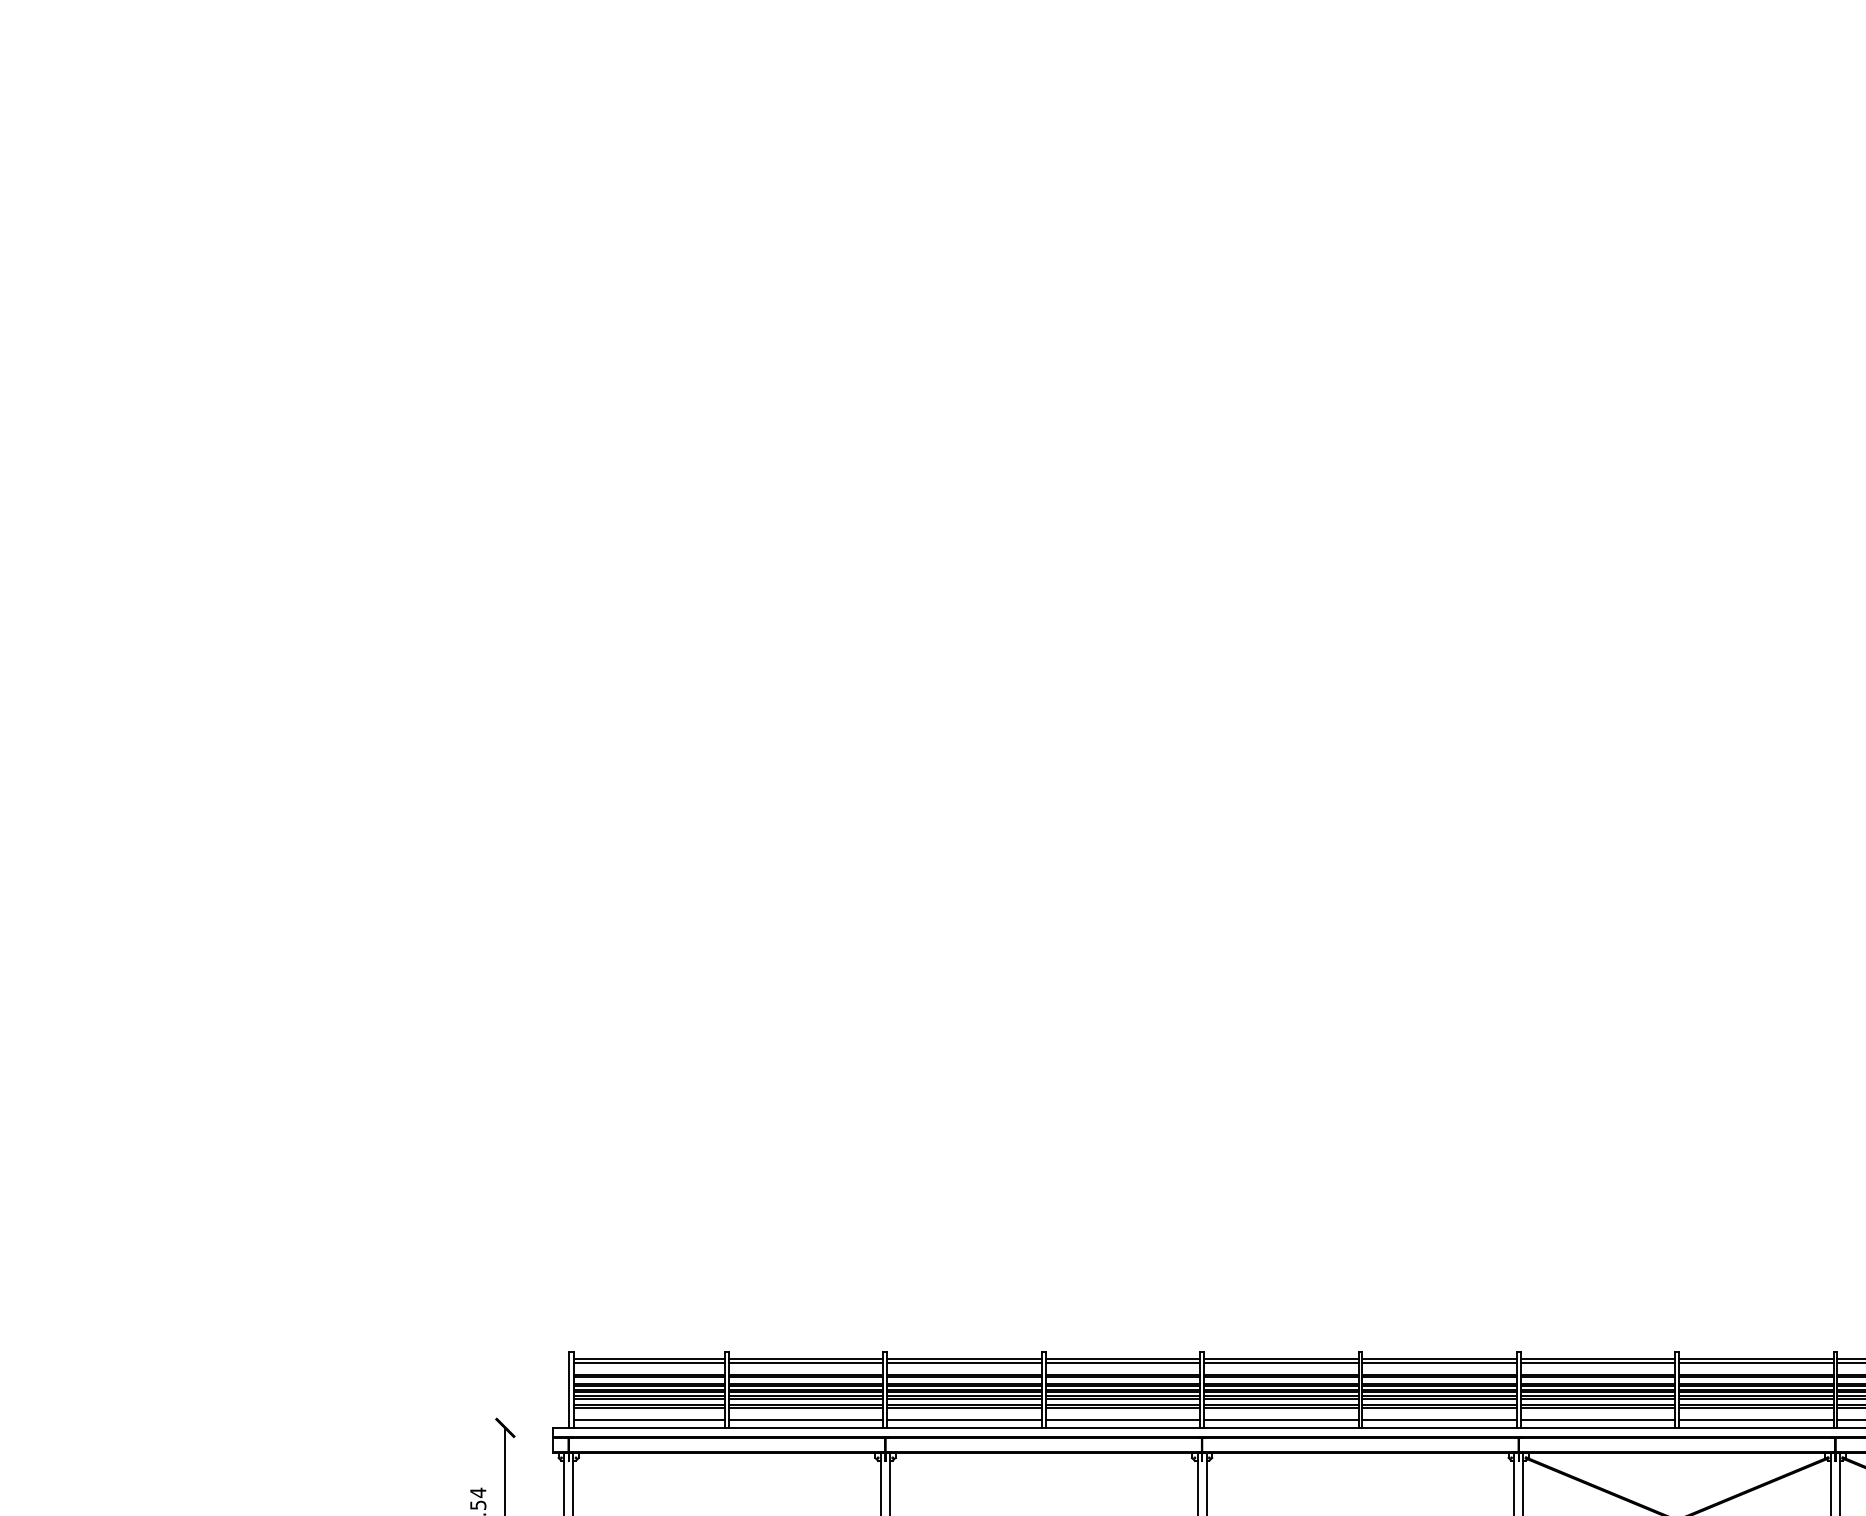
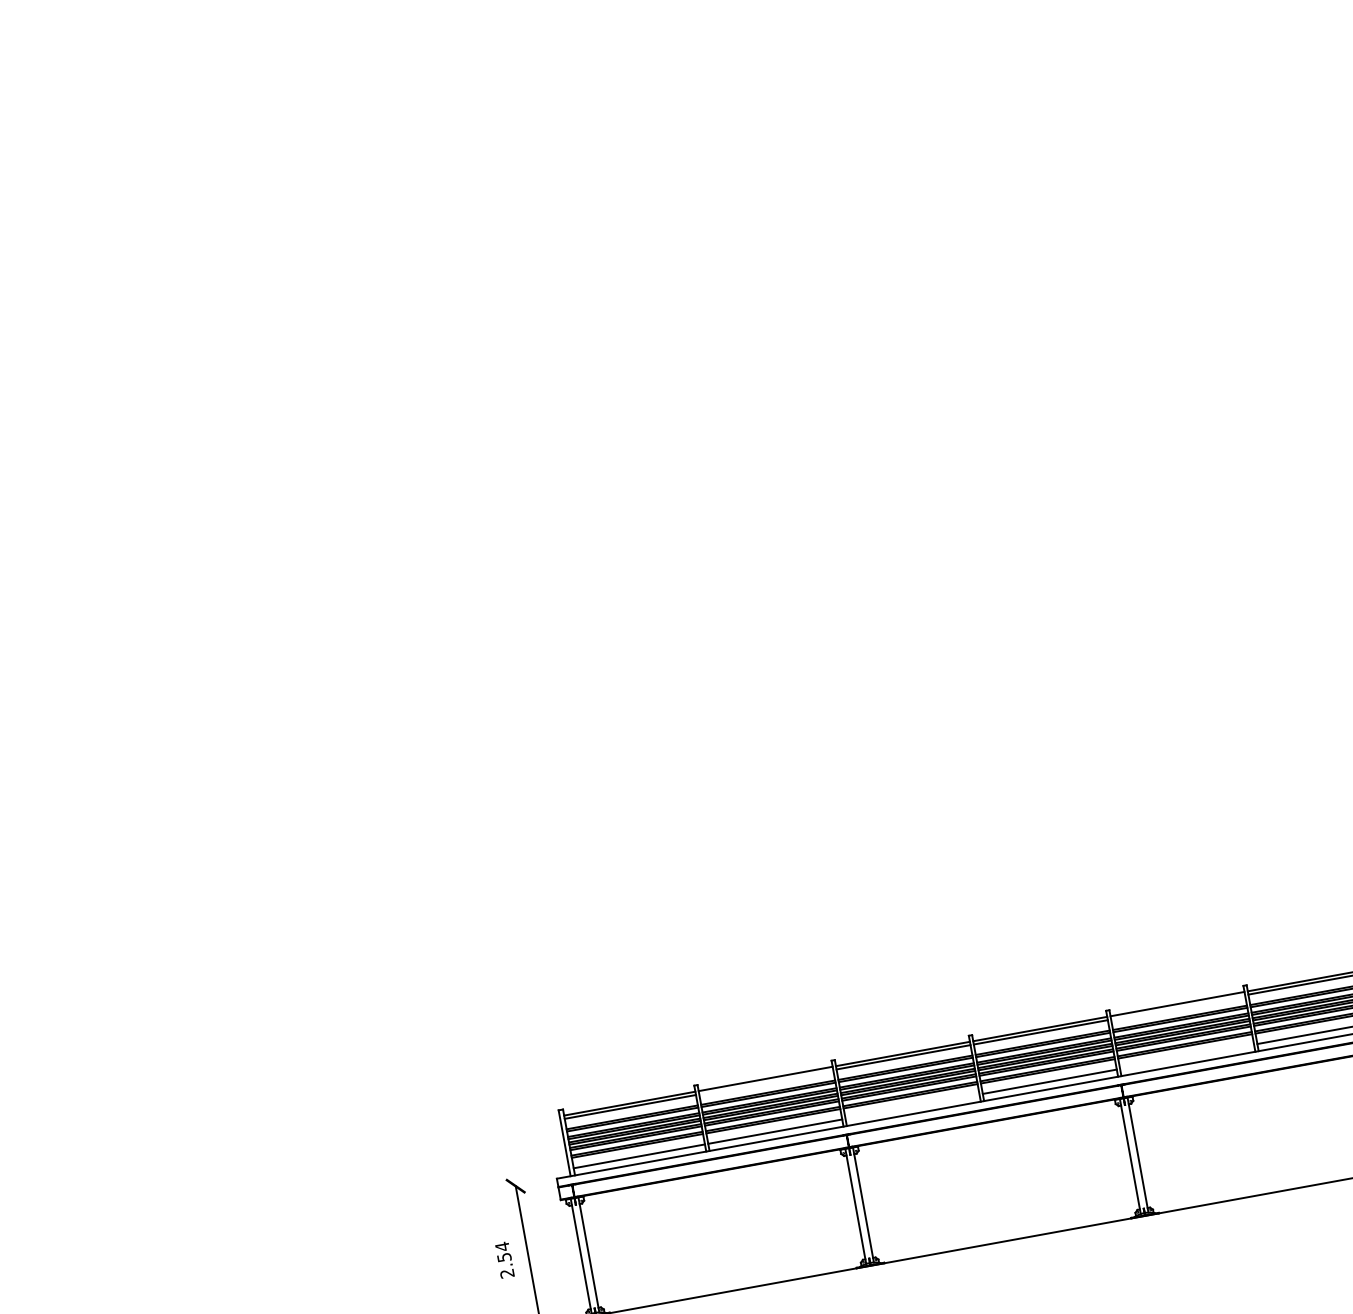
line: (805, 1362) -> (765, 1082), removed
line: (1280, 1362) -> (1177, 1007), removed
line: (964, 1419) -> (912, 1106), removed
line: (1280, 1419) -> (1186, 1056), removed

